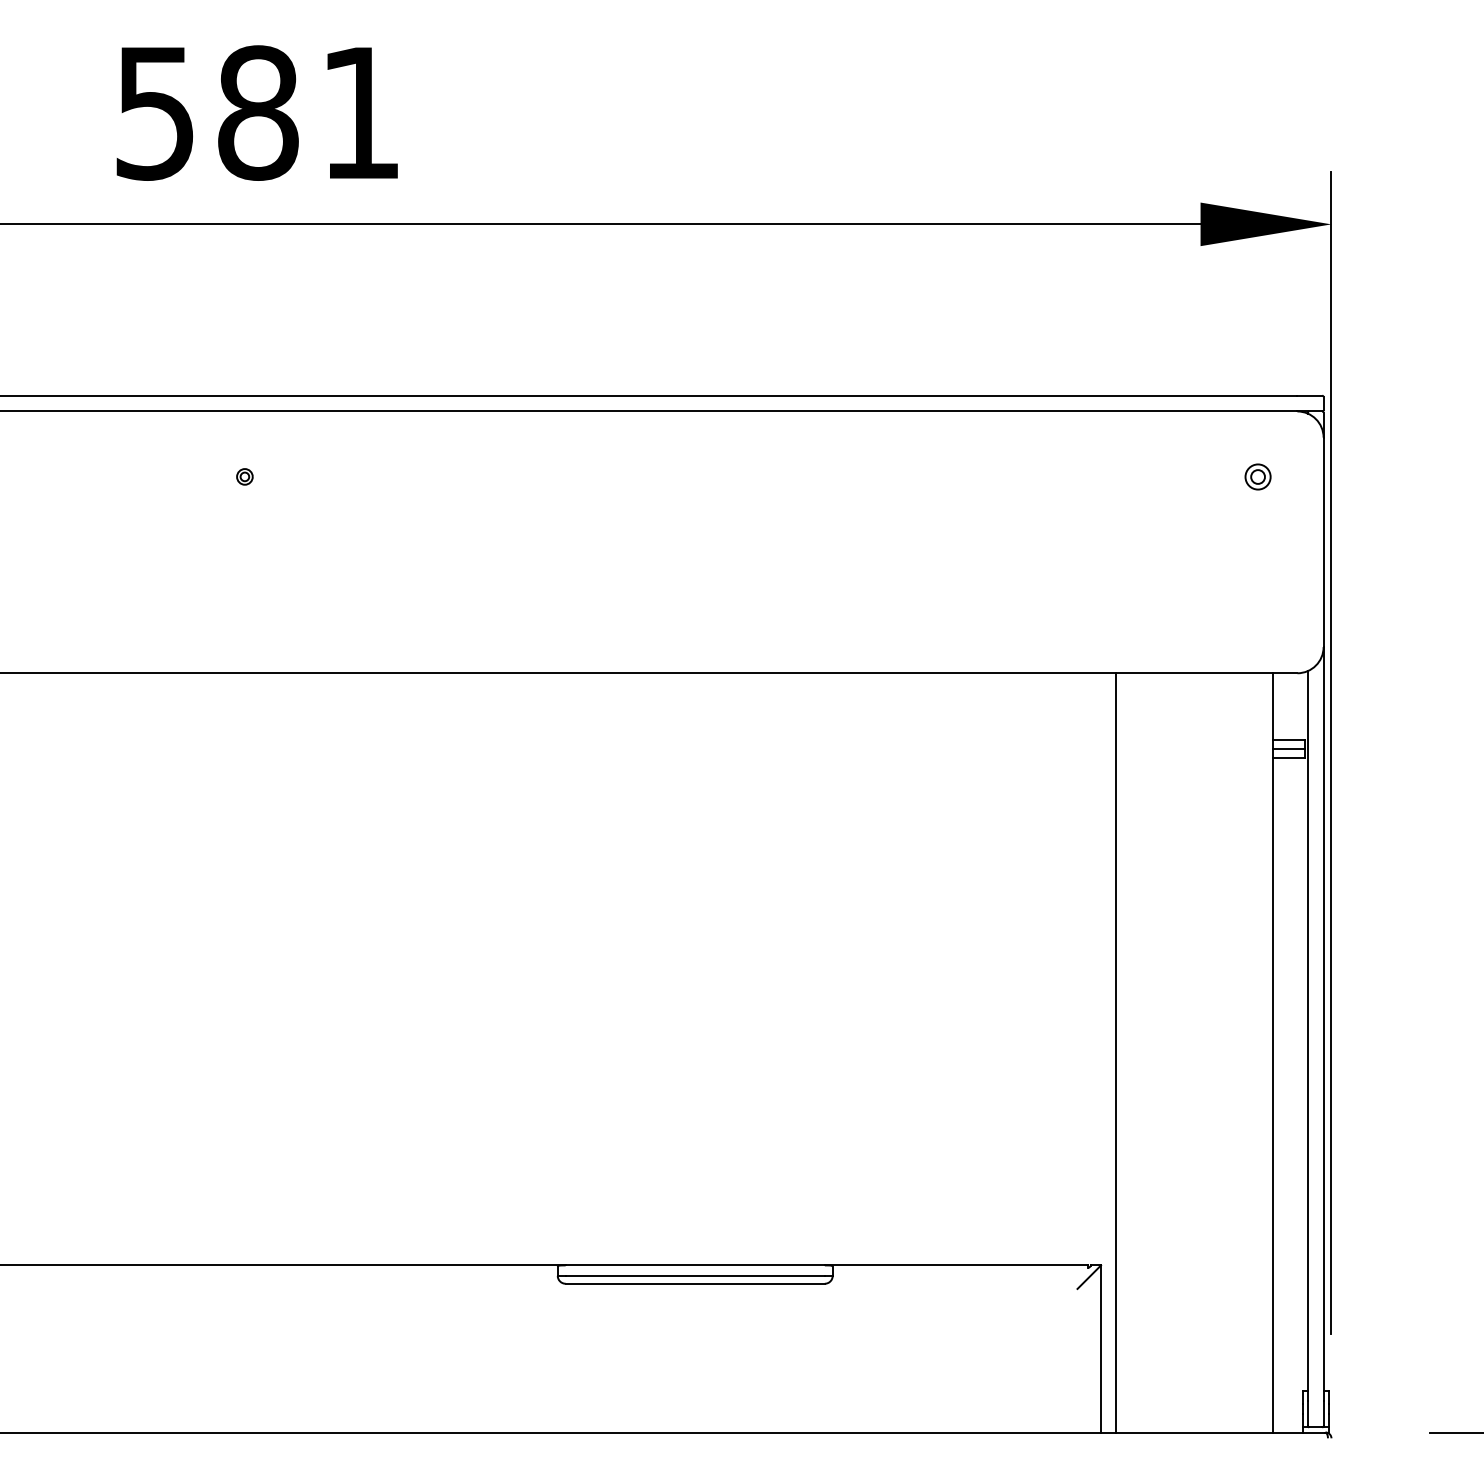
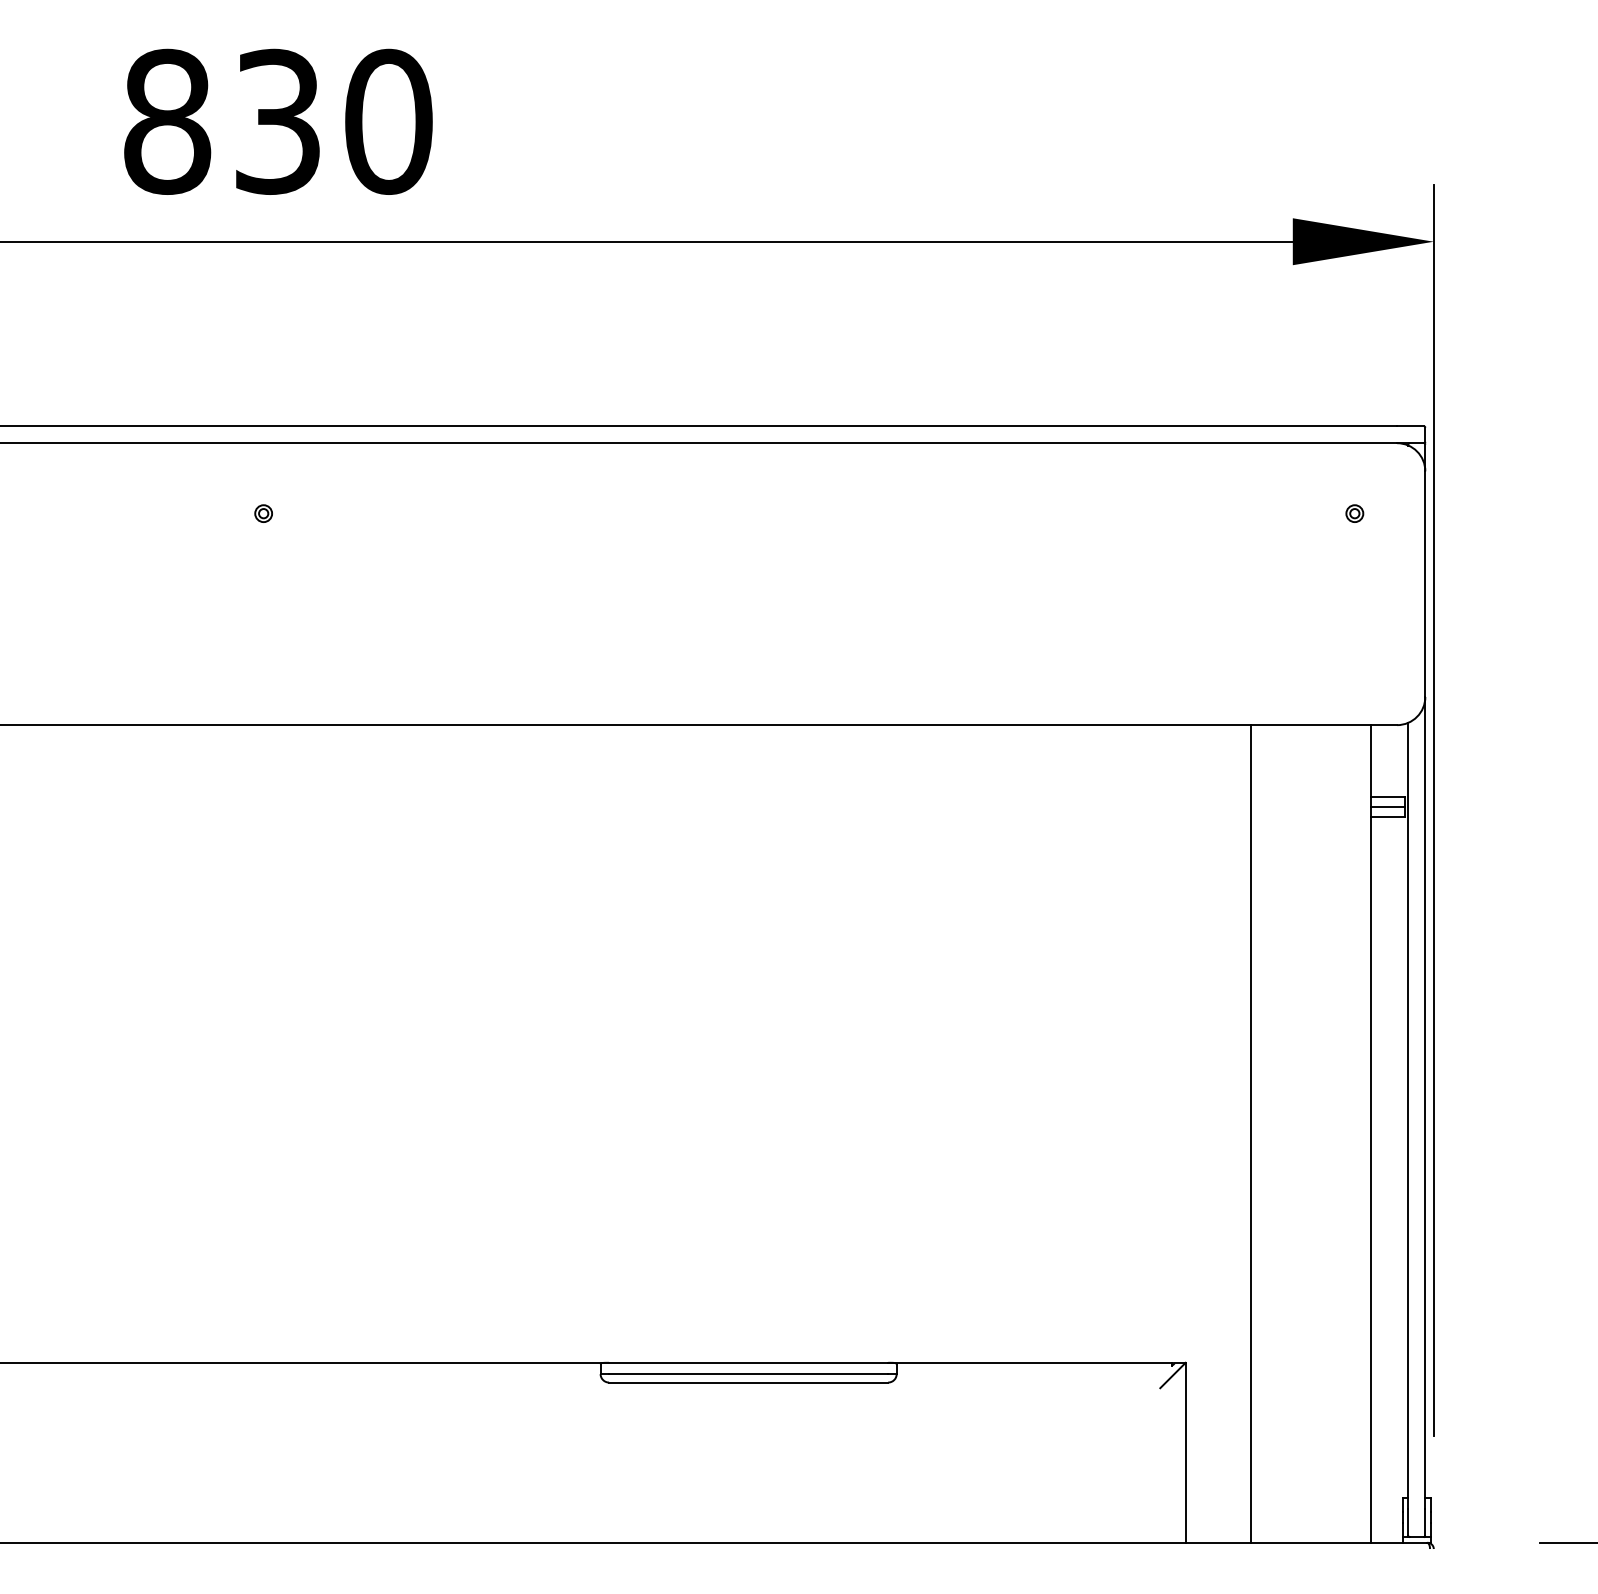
text: (258, 112) -> (278, 121), 581 -> 830
part: (1257, 476) -> (1354, 513), size x0.62
line: (1115, 1052) -> (1250, 1133), moved

